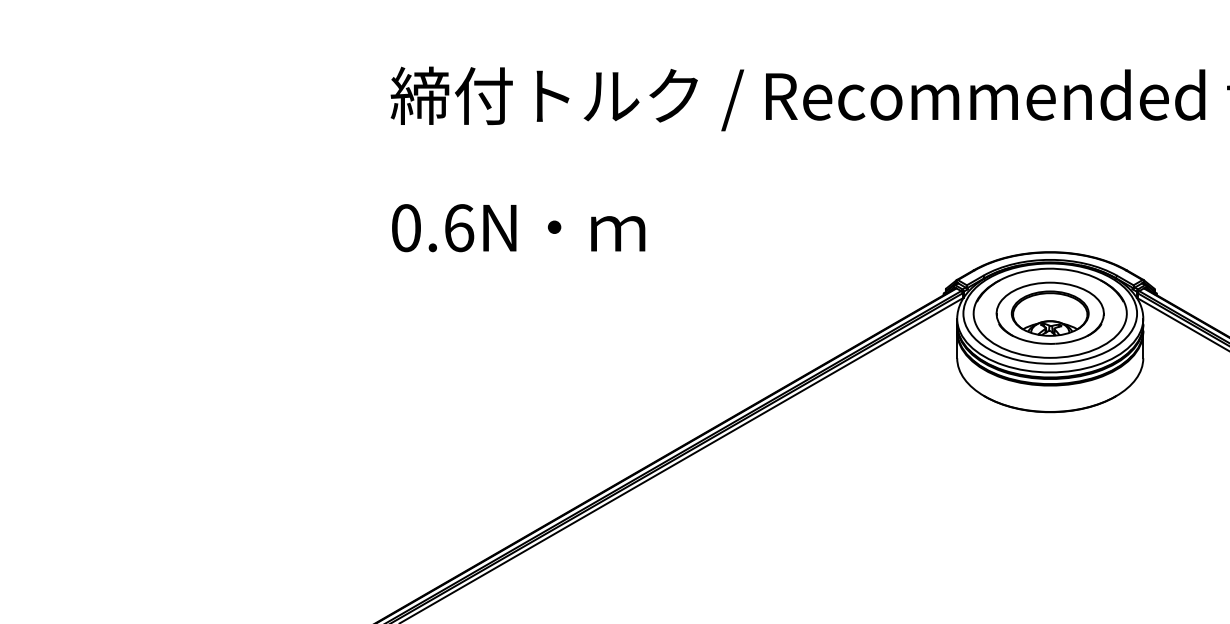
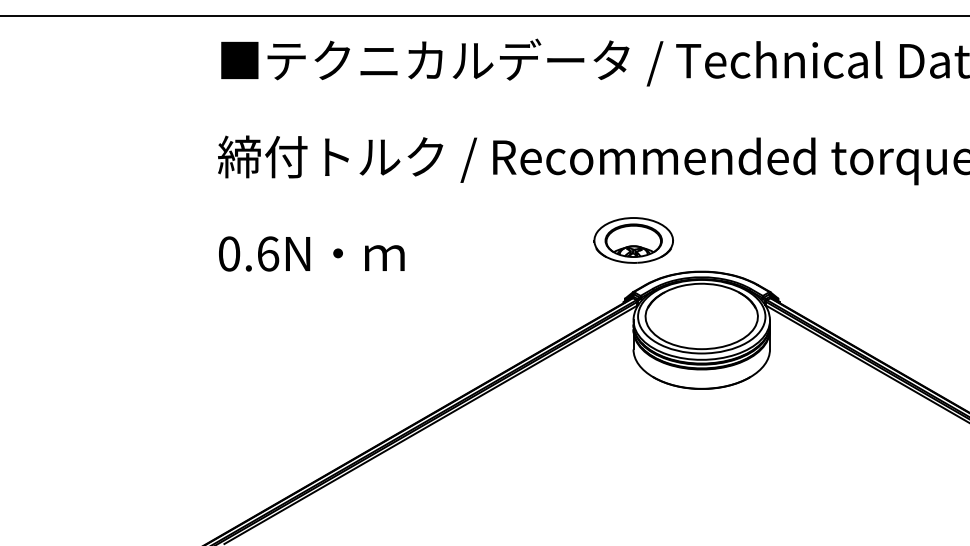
part: (1049, 313) -> (633, 240), moved

